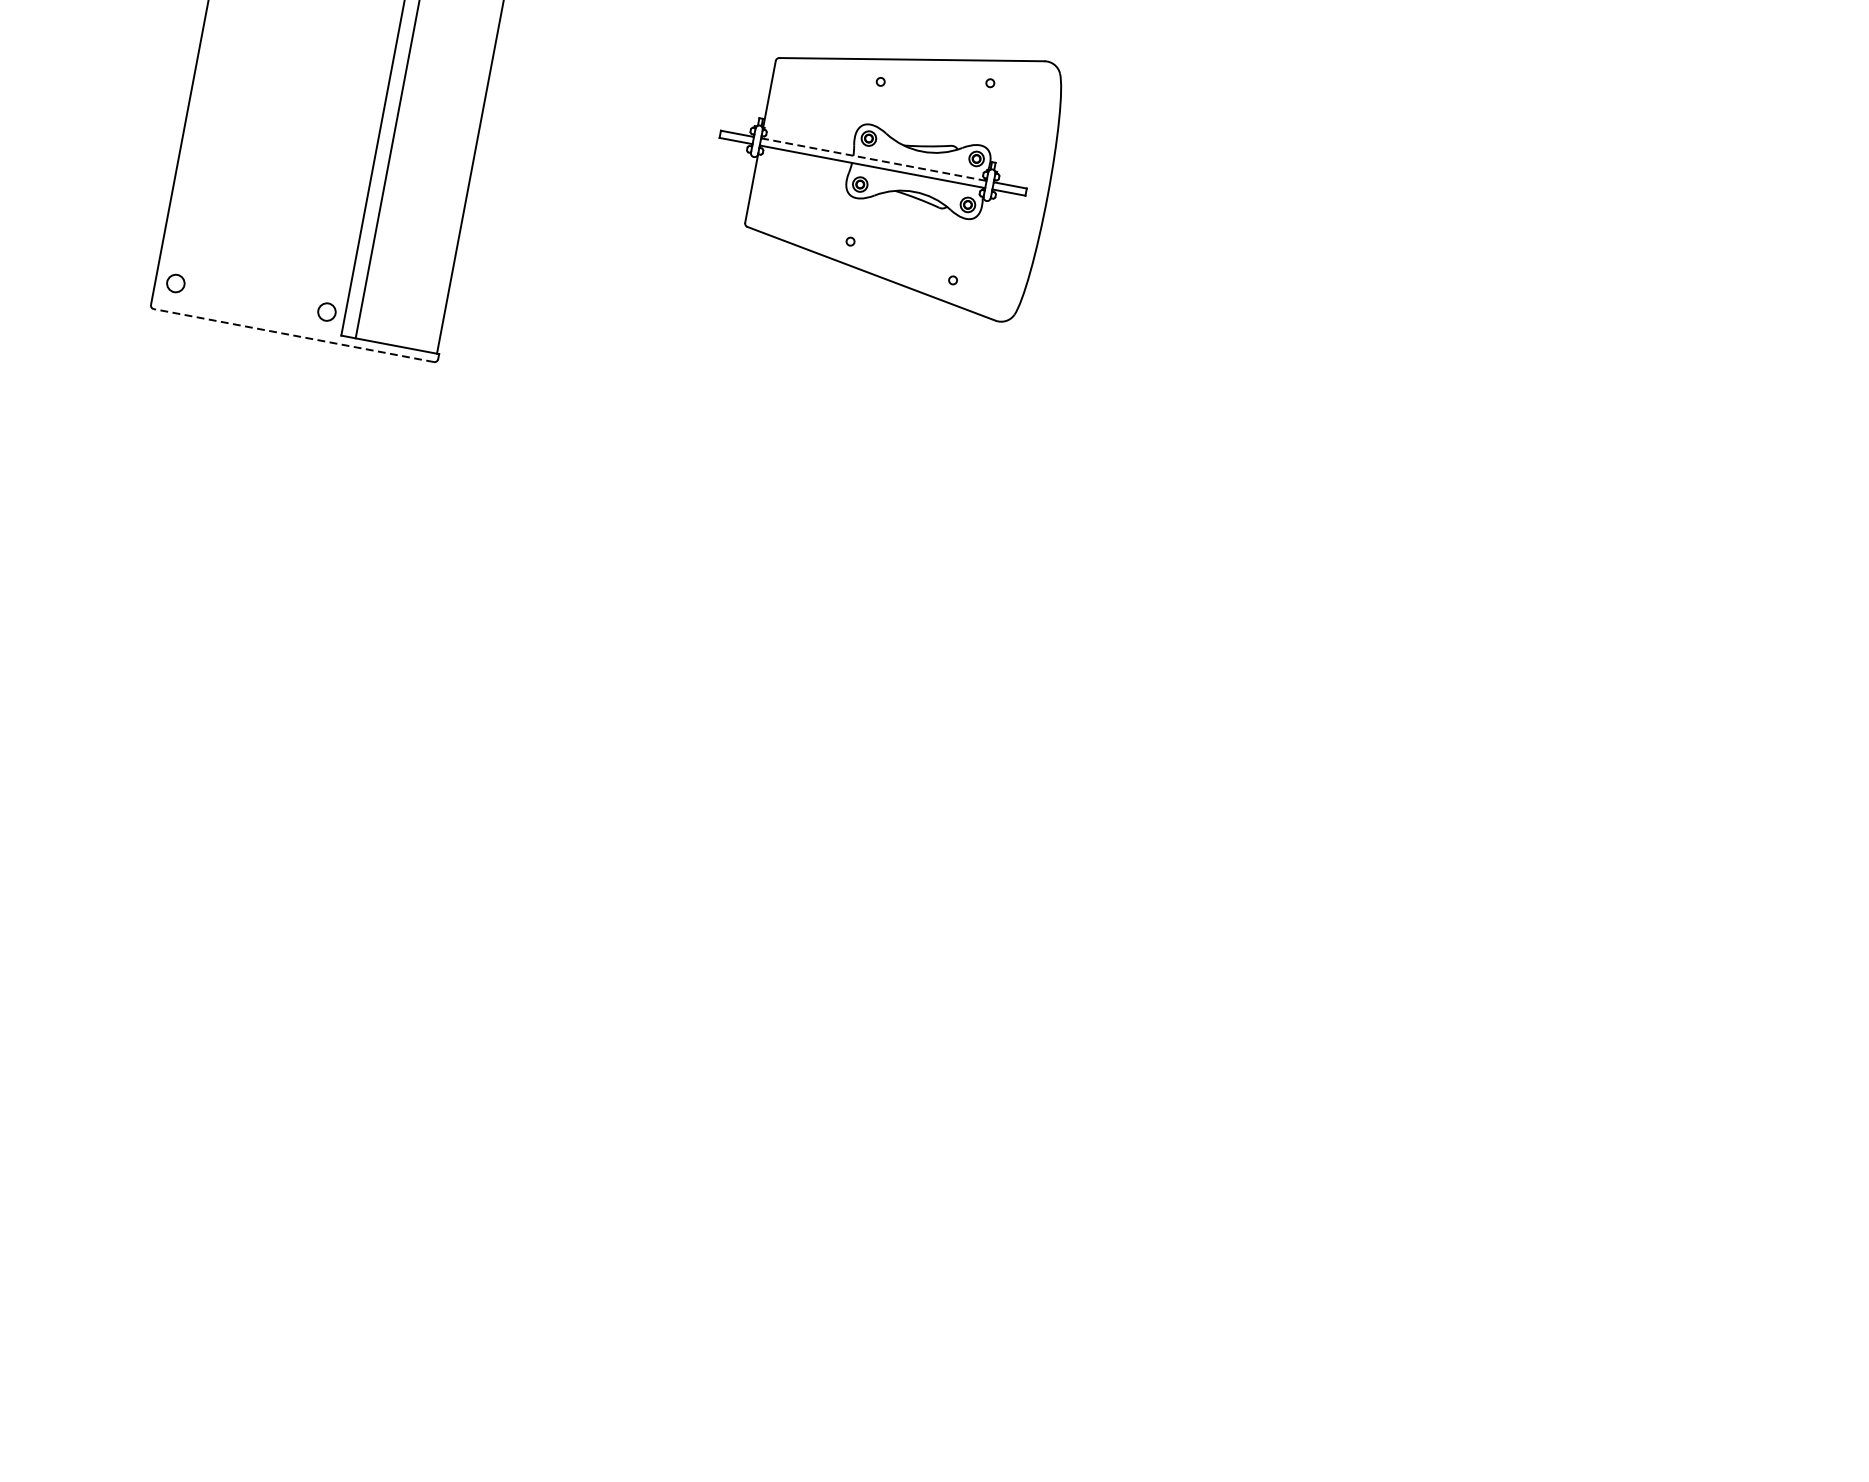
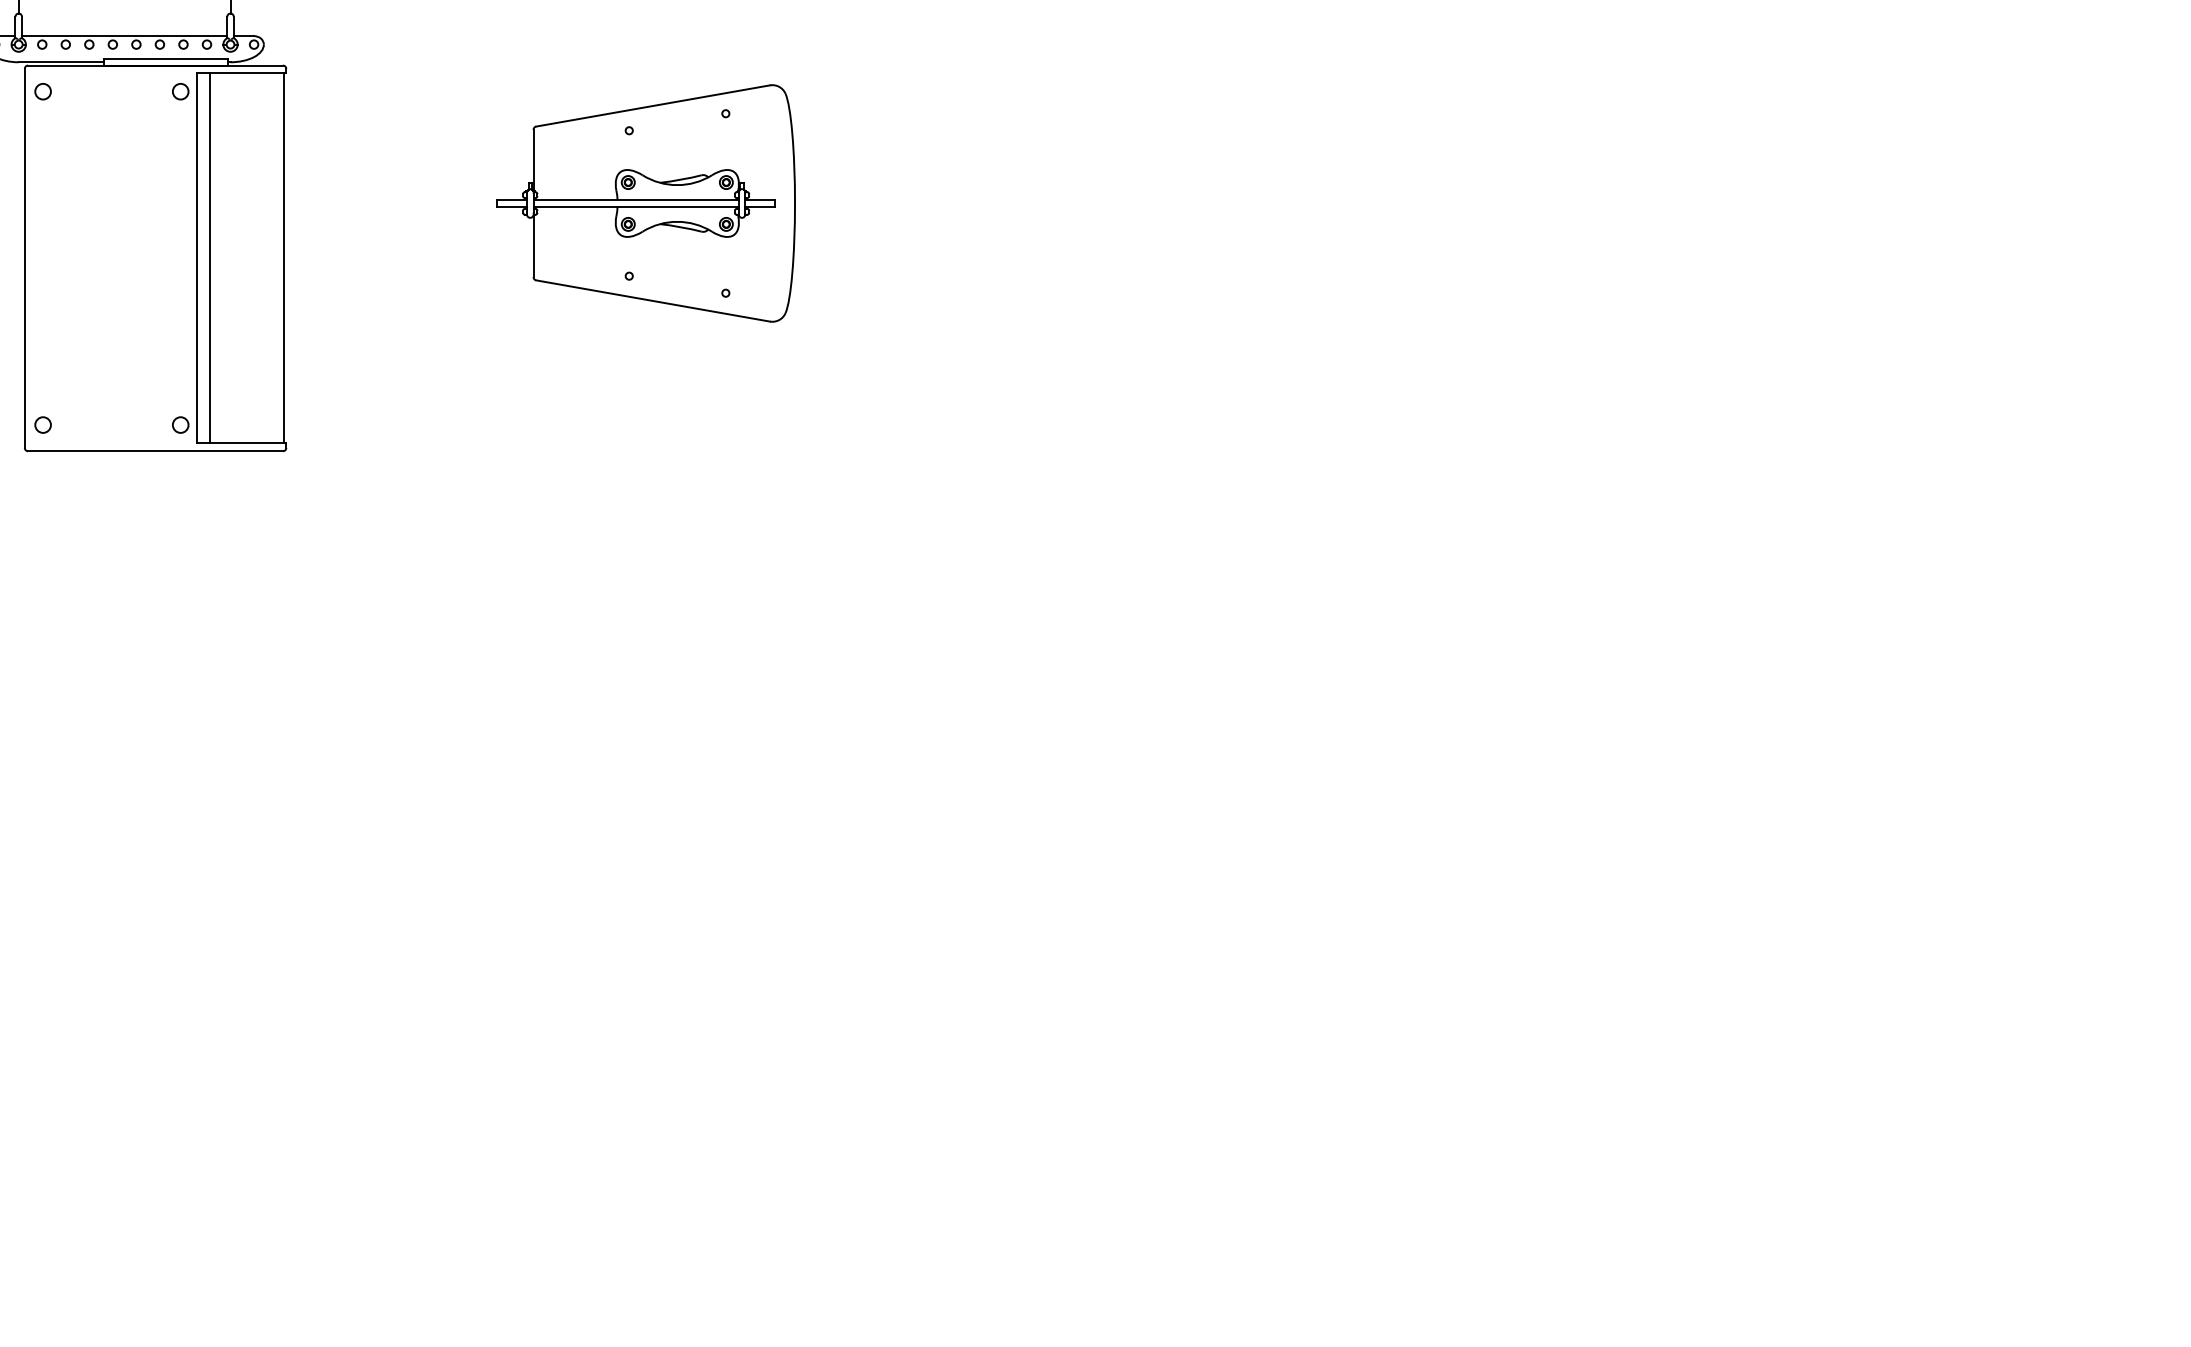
line: (874, 160) -> (636, 200), dashed -> solid
line: (293, 335) -> (155, 451), dashed -> solid

